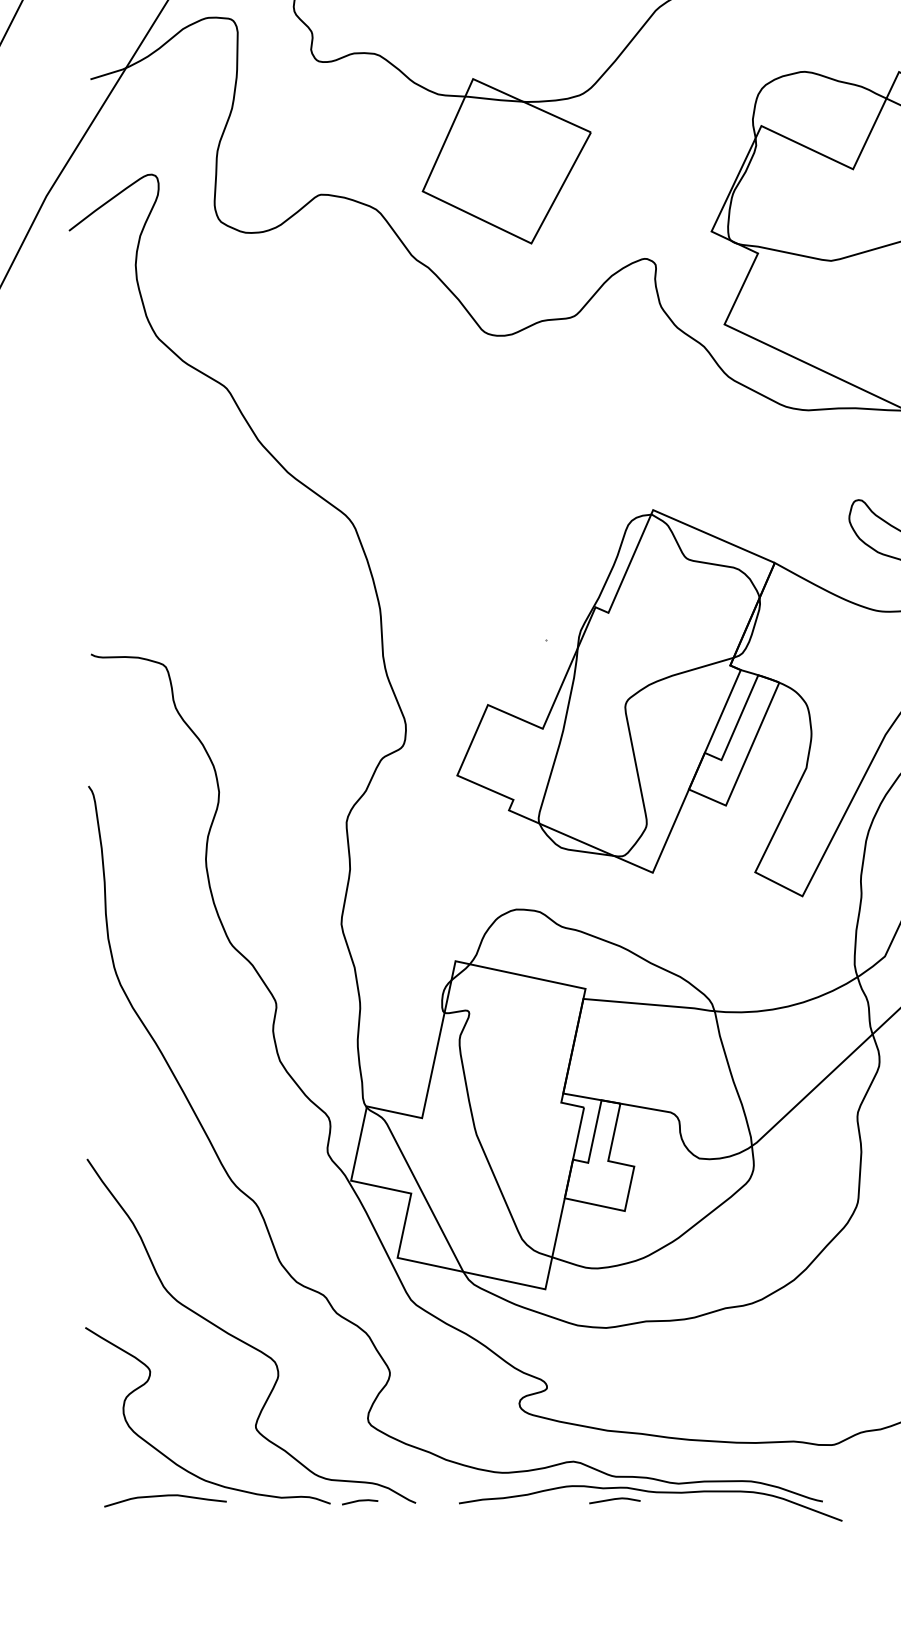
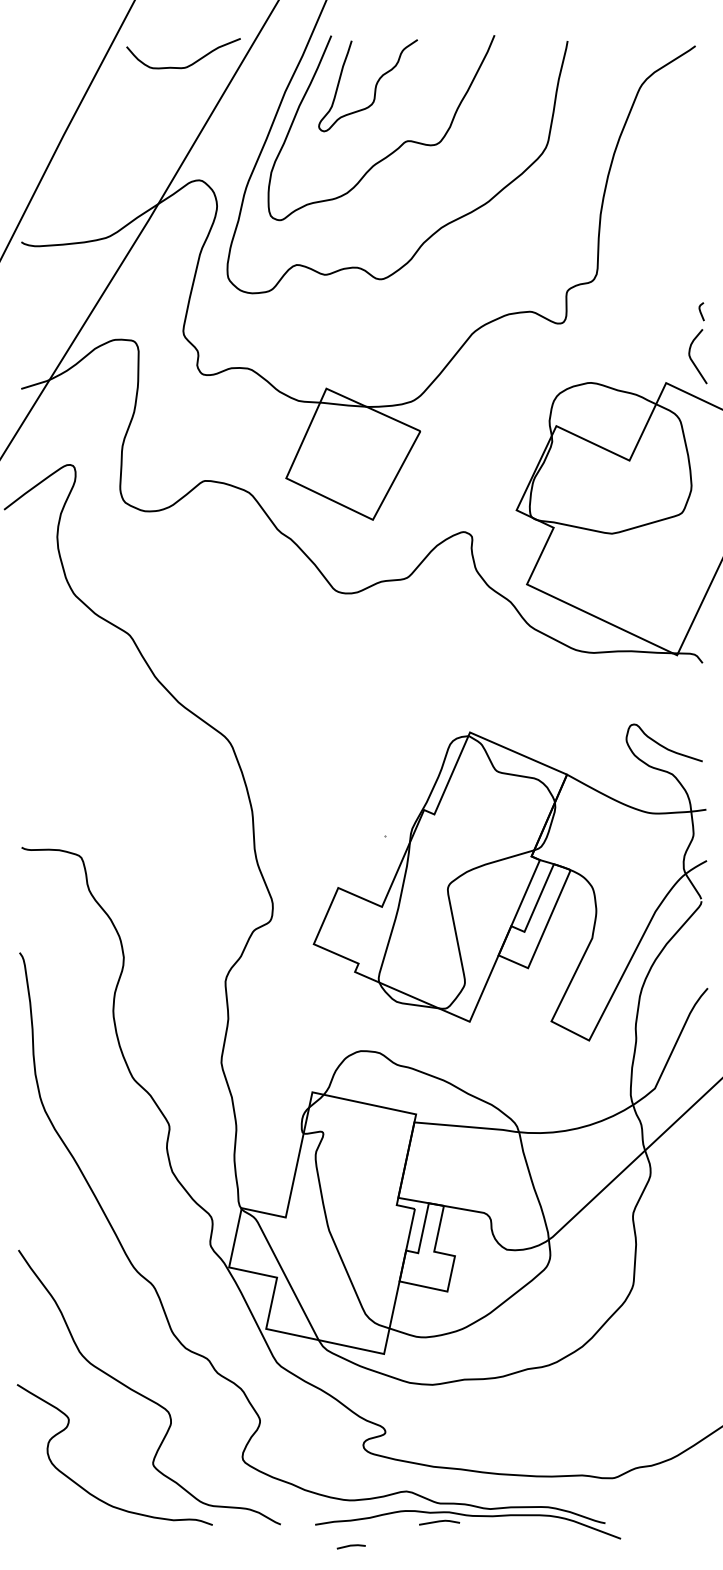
curve: (164, 1496) -> (80, 1519), removed
line: (359, 1501) -> (350, 1546), moved

